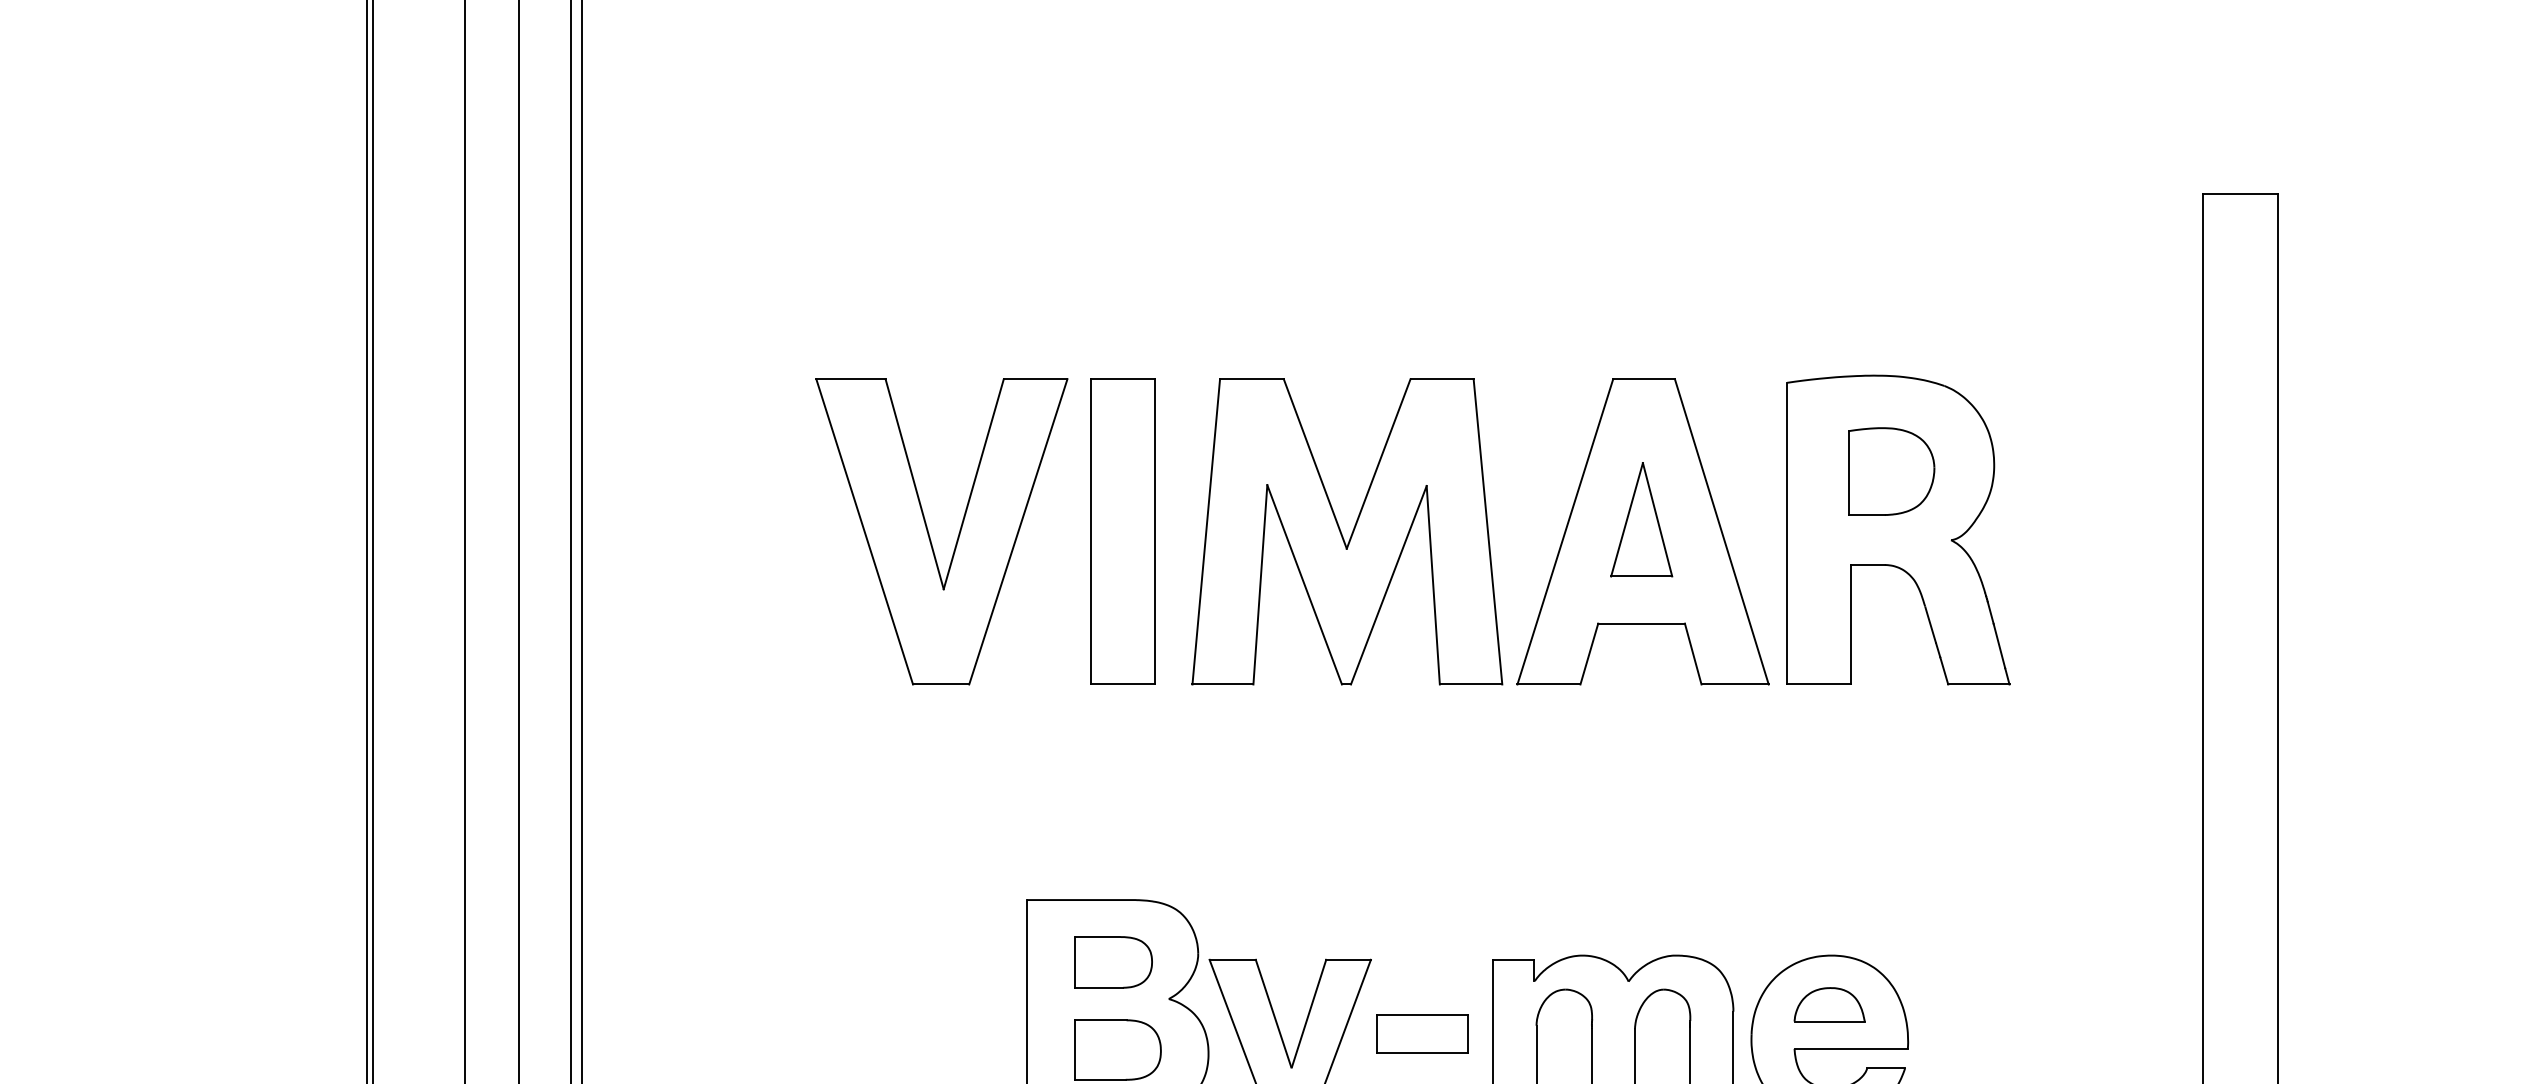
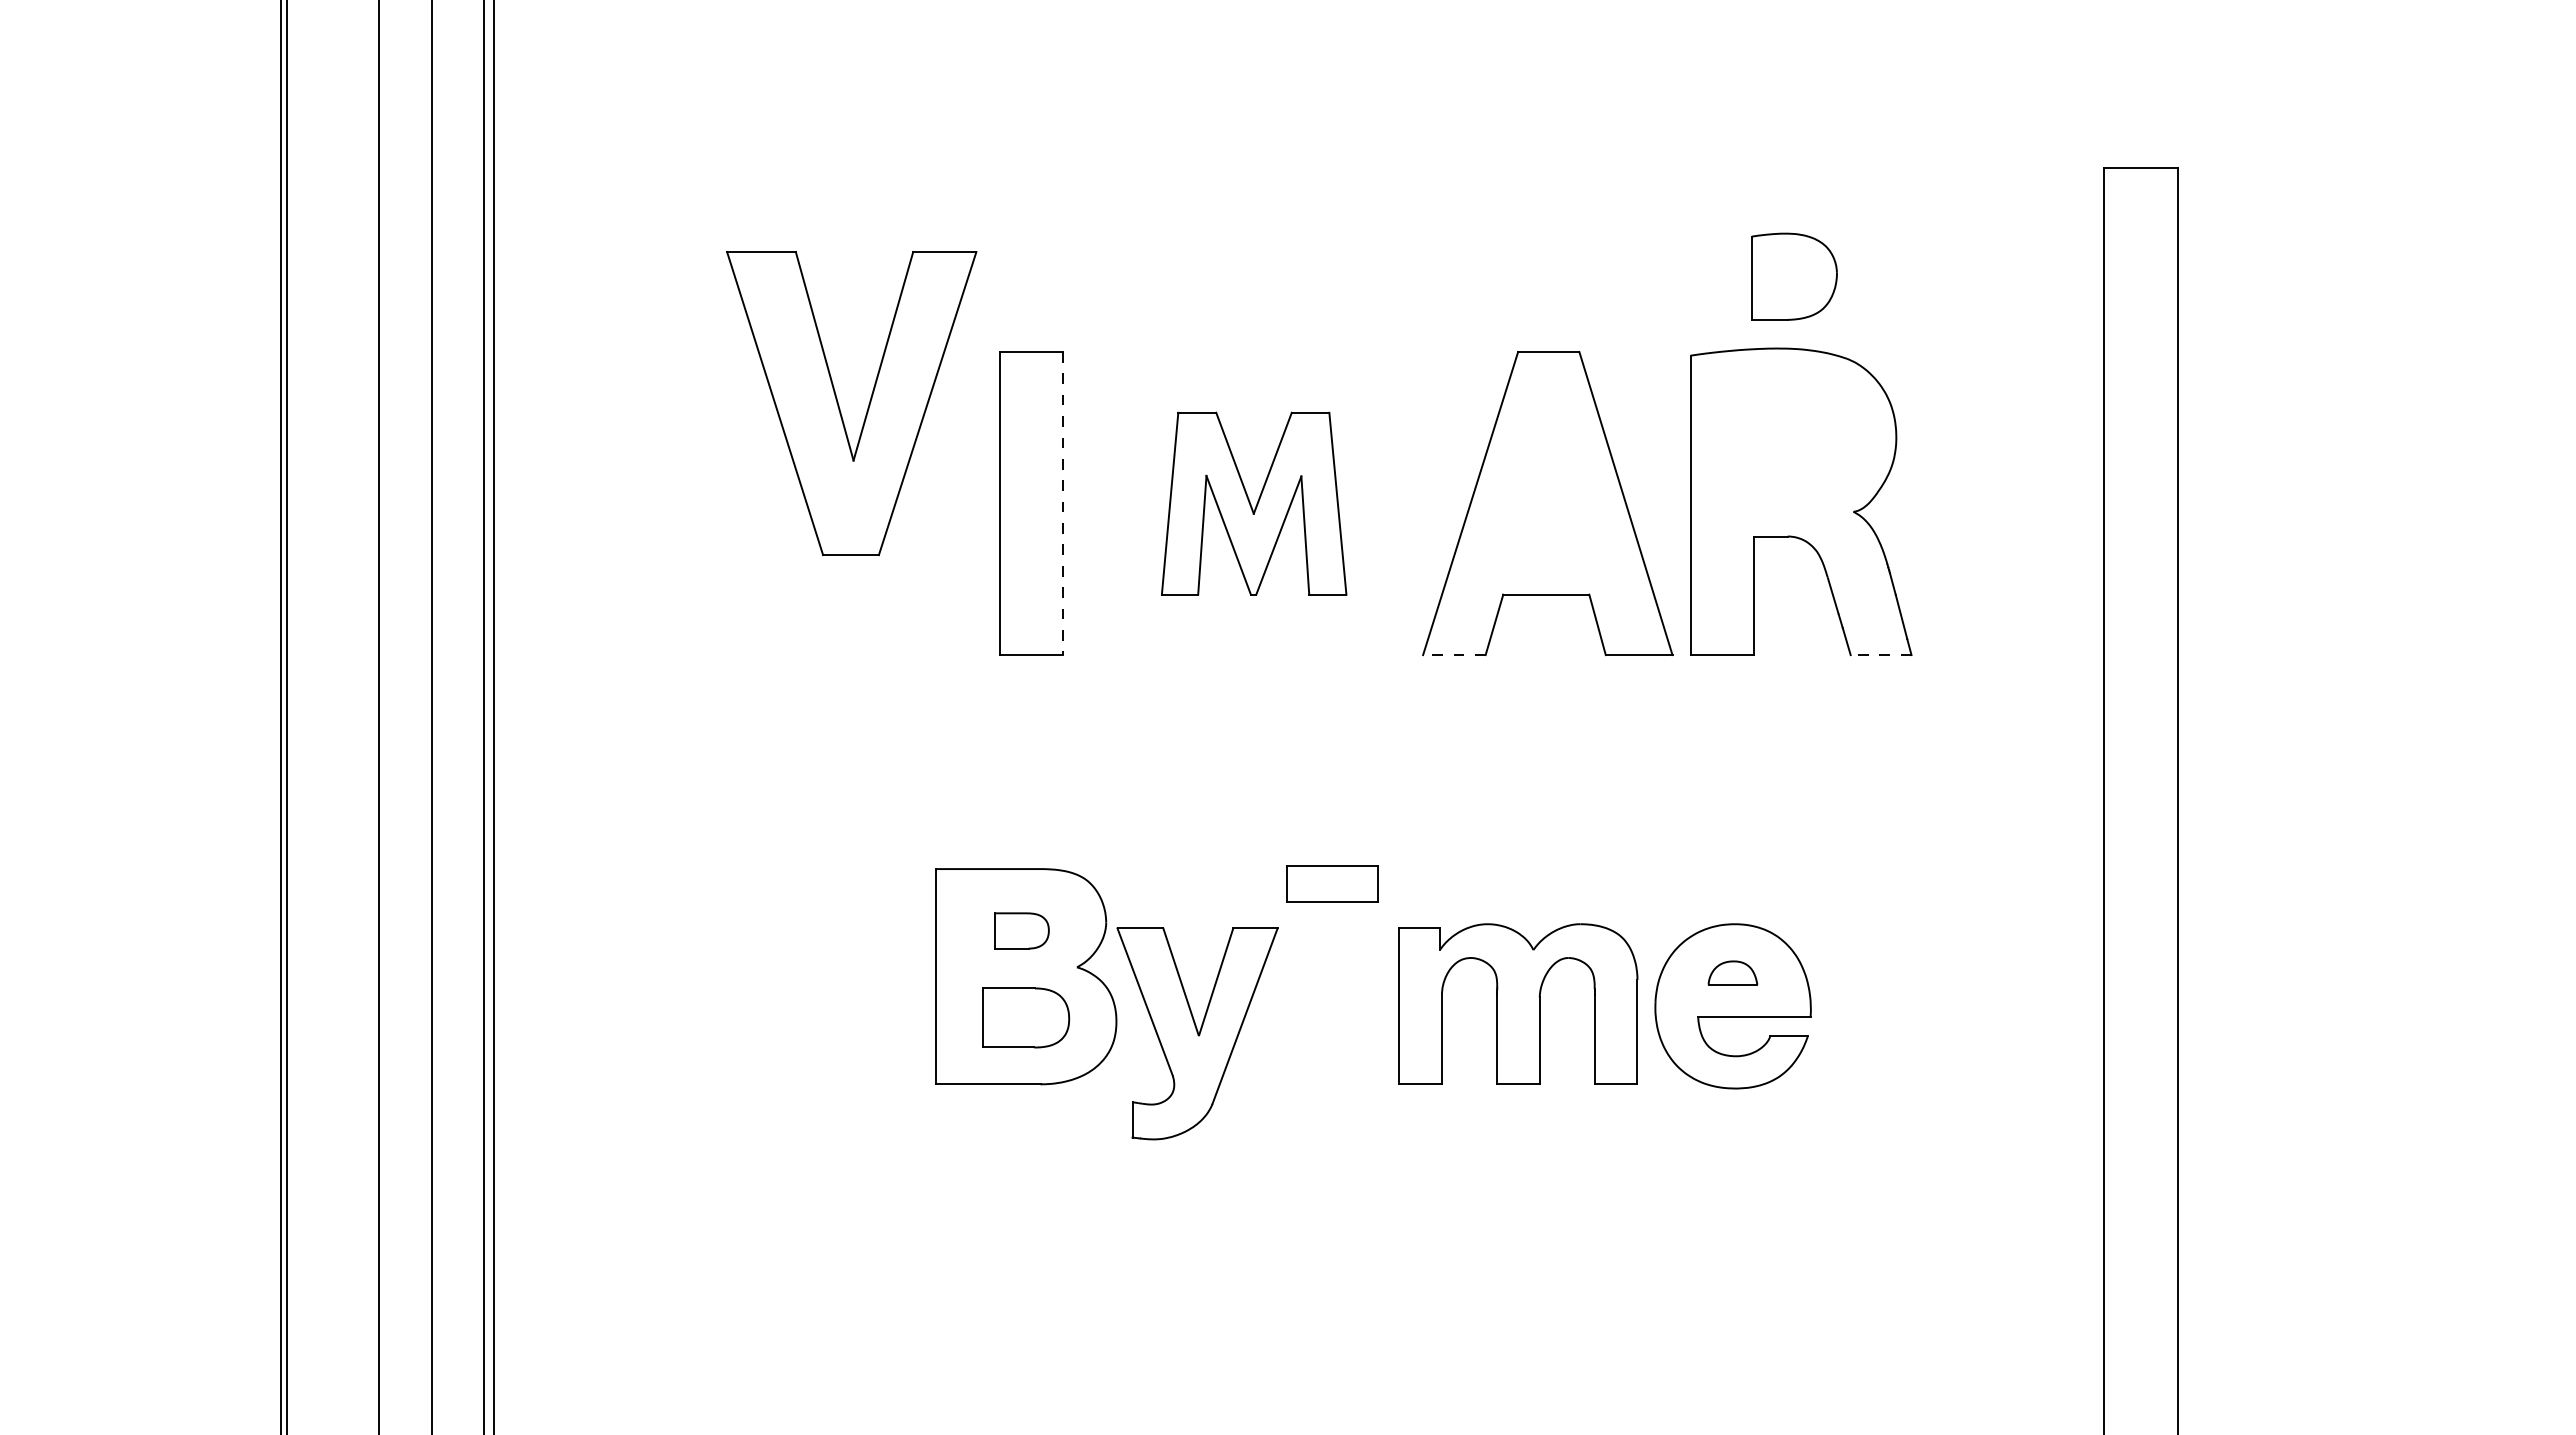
part: (1891, 471) -> (1794, 276), moved
part: (1641, 519) -> (1546, 491), removed
line: (1155, 531) -> (1063, 503), solid -> dashed
part: (1346, 531) -> (1253, 503), size x0.6
part: (930, 536) -> (840, 408), moved
line: (1548, 684) -> (1453, 655), solid -> dashed
line: (1978, 684) -> (1880, 655), solid -> dashed
part: (1112, 961) -> (1021, 930), size x0.7
part: (1829, 1004) -> (1732, 972), size x0.7
part: (1422, 1033) -> (1332, 883), moved

